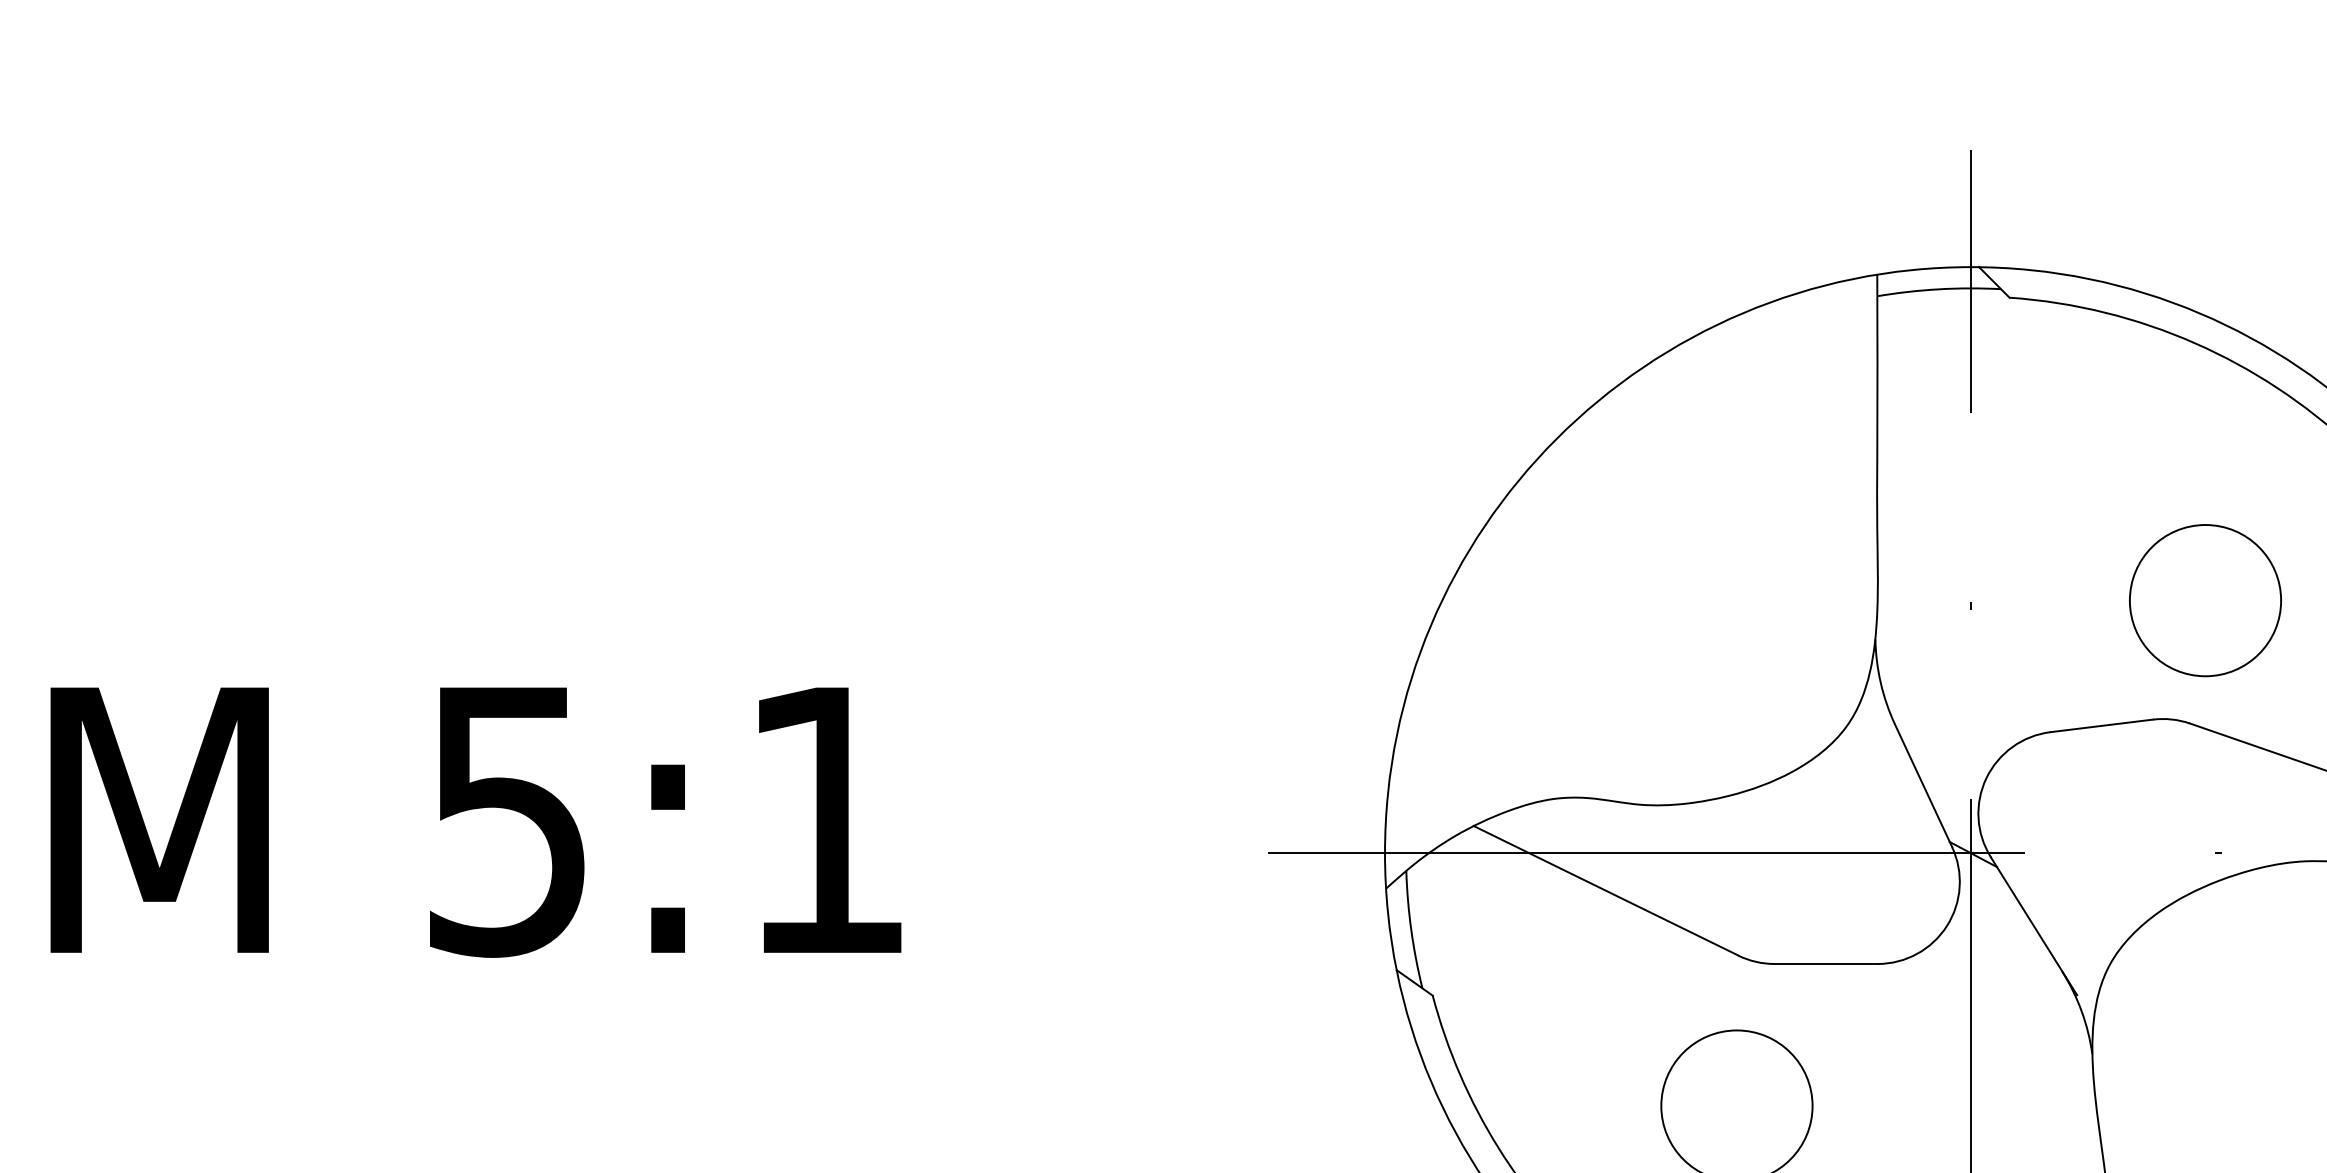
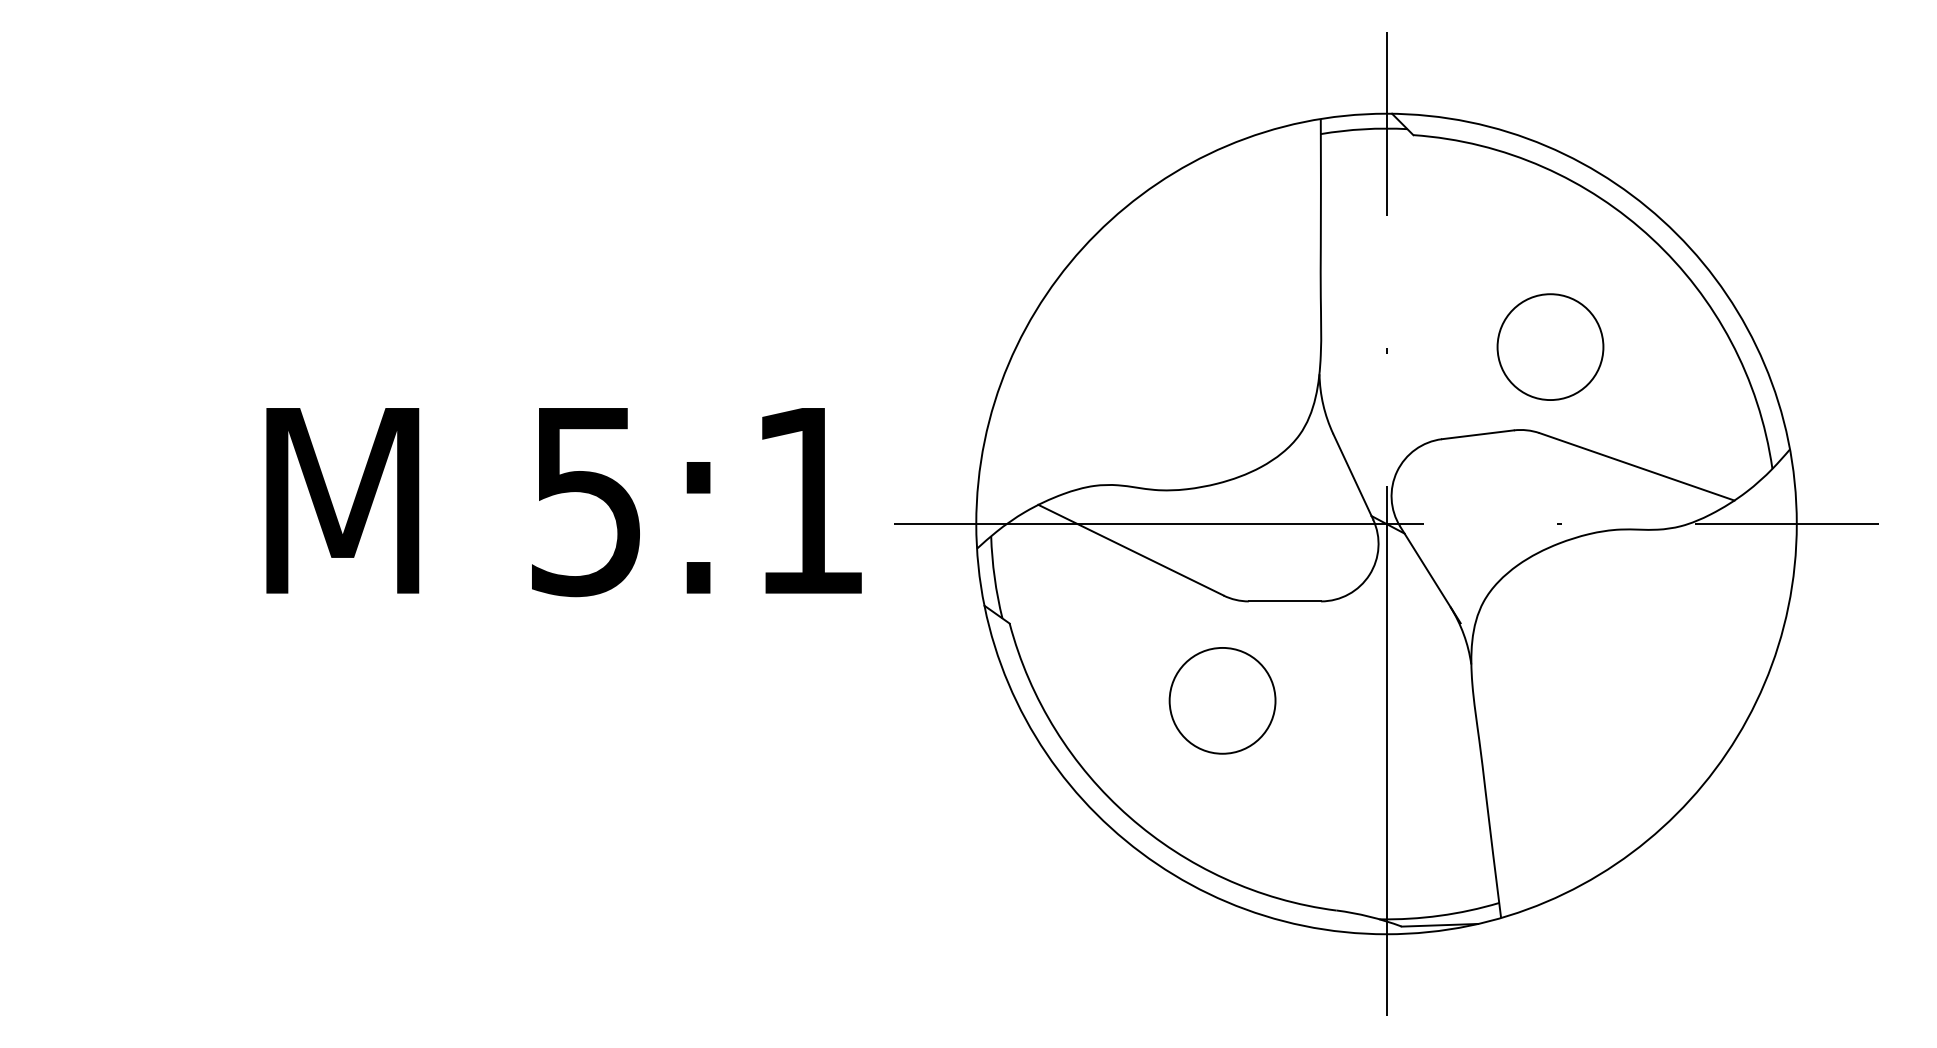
text: (475, 822) -> (563, 502), moved

